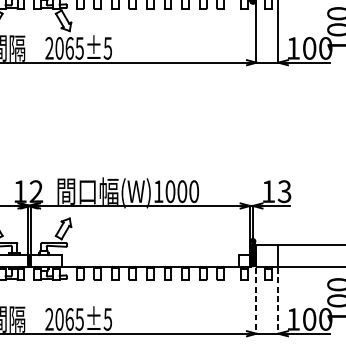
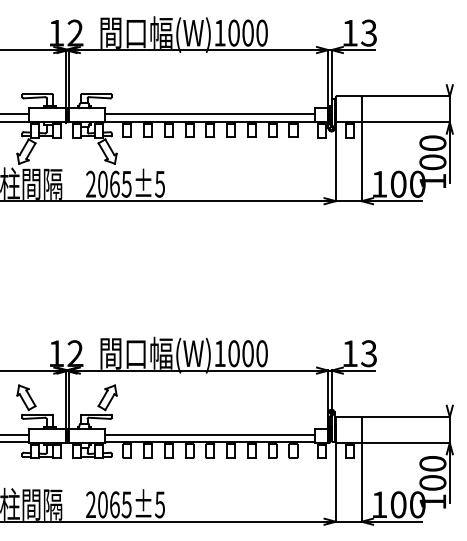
line: (150, 259) -> (210, 434), added
line: (256, 301) -> (335, 483), dashed -> solid
line: (278, 301) -> (361, 483), dashed -> solid

